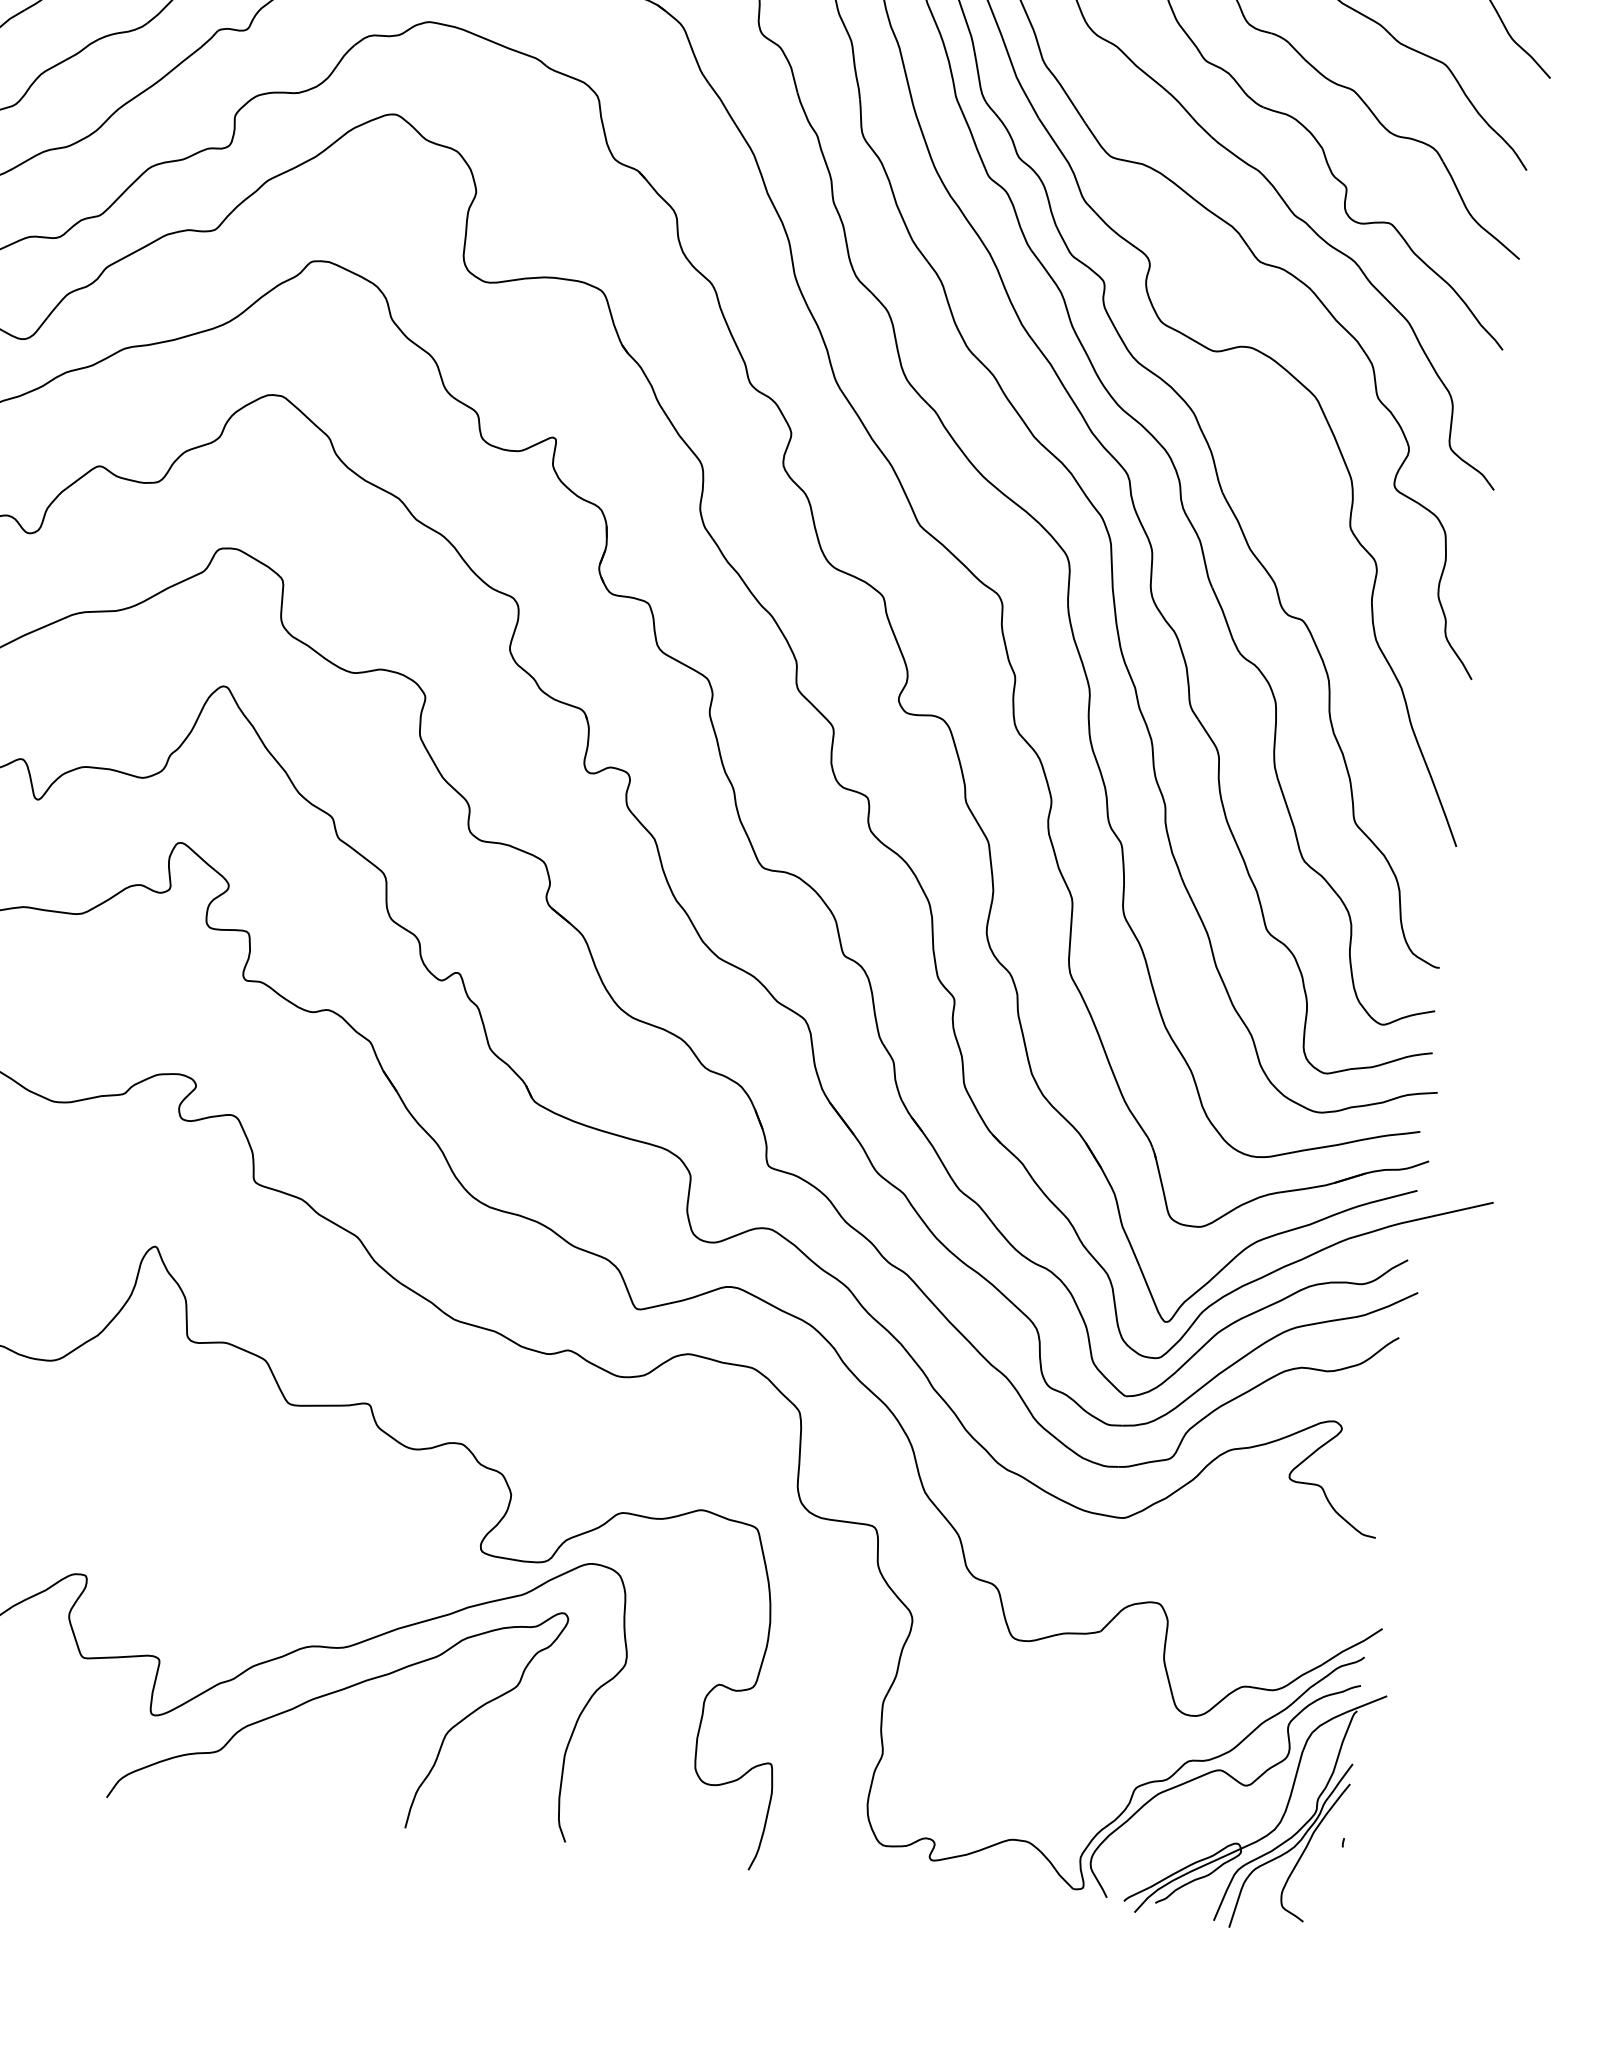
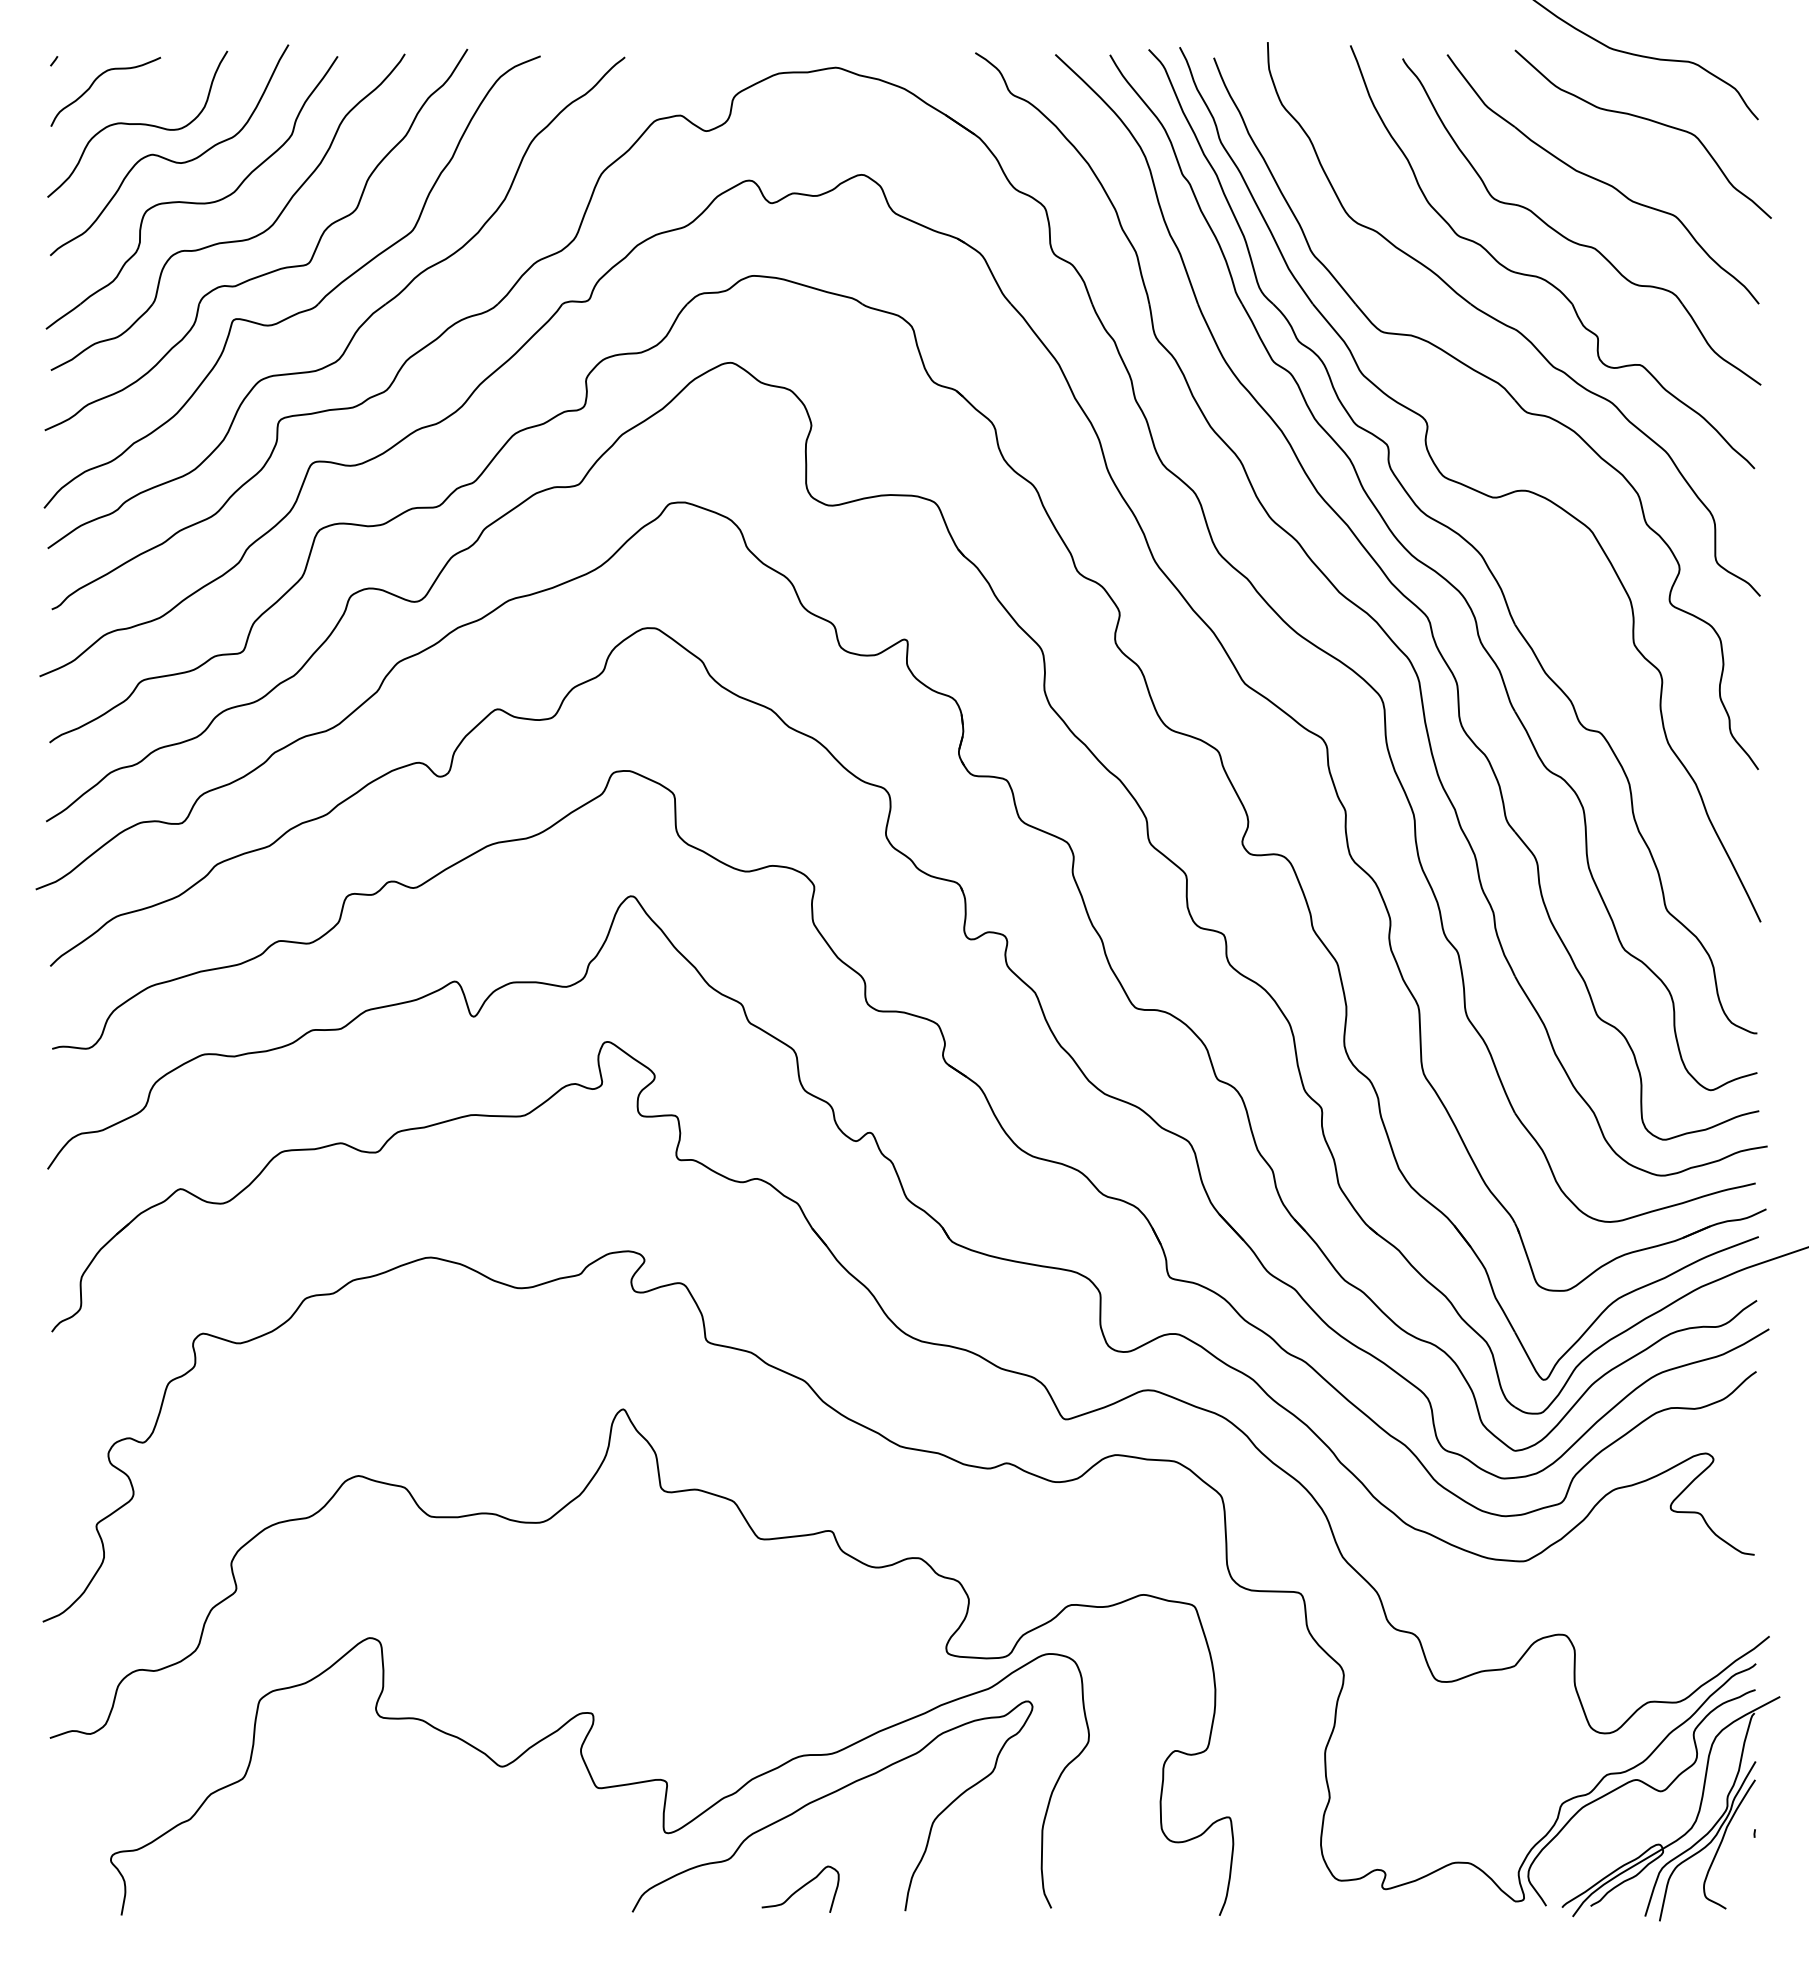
curve: (293, 1791) -> (800, 1888), added

